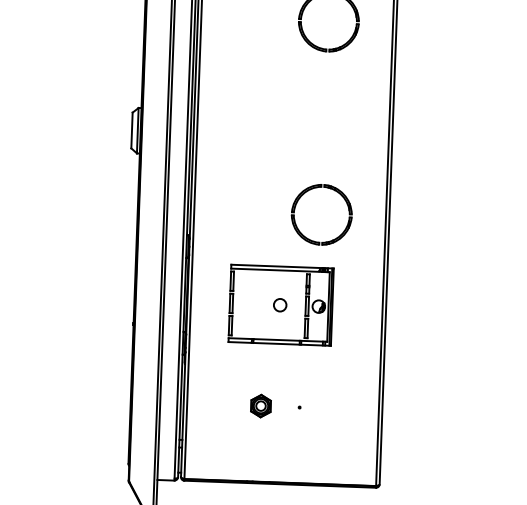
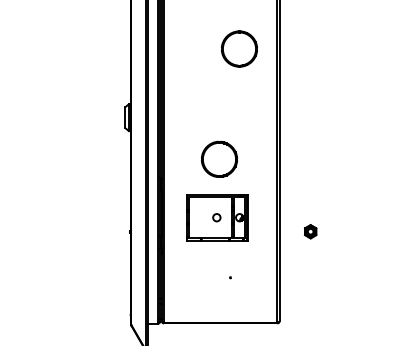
part: (321, 213) -> (219, 158), moved
part: (260, 405) -> (310, 231), moved

